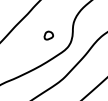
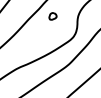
part: (48, 35) -> (52, 16), moved

